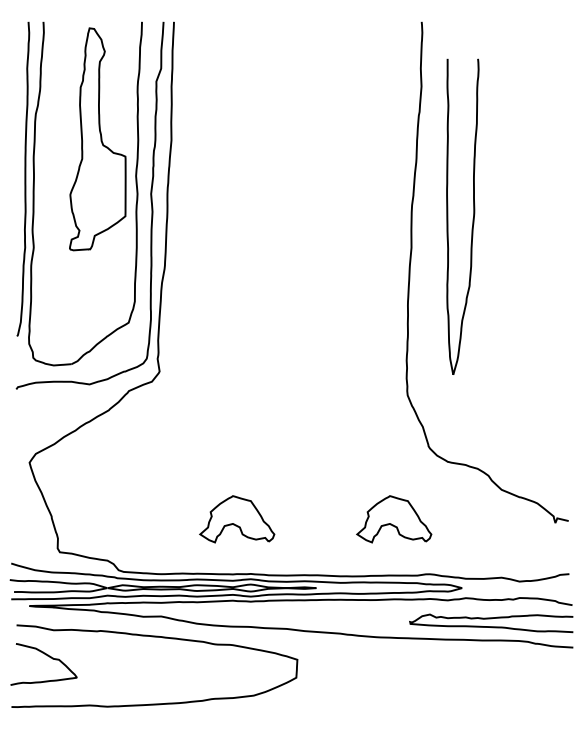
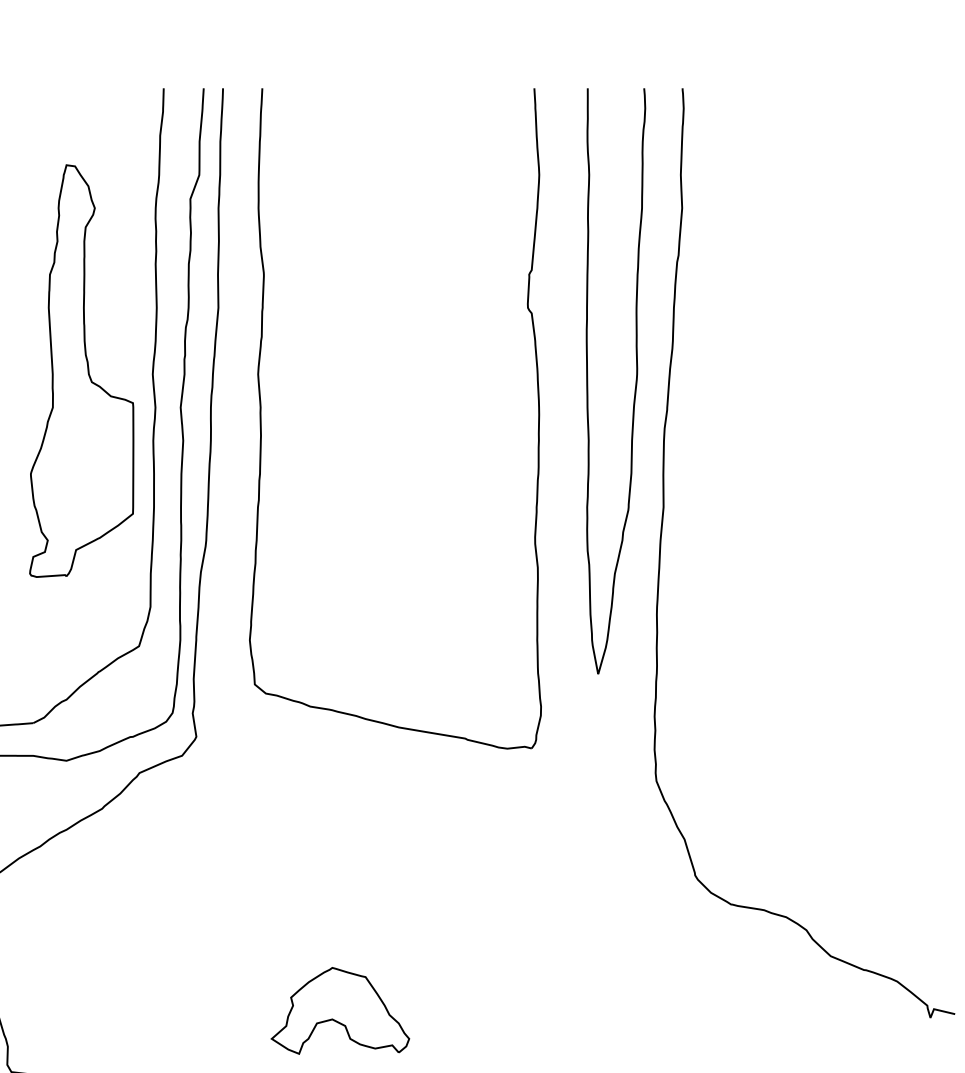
part: (97, 139) -> (81, 371), moved
part: (195, 199) -> (262, 417), added
curve: (472, 218) -> (633, 384), moved
part: (394, 519) -> (632, 1011), removed

